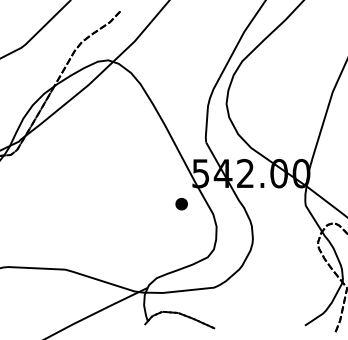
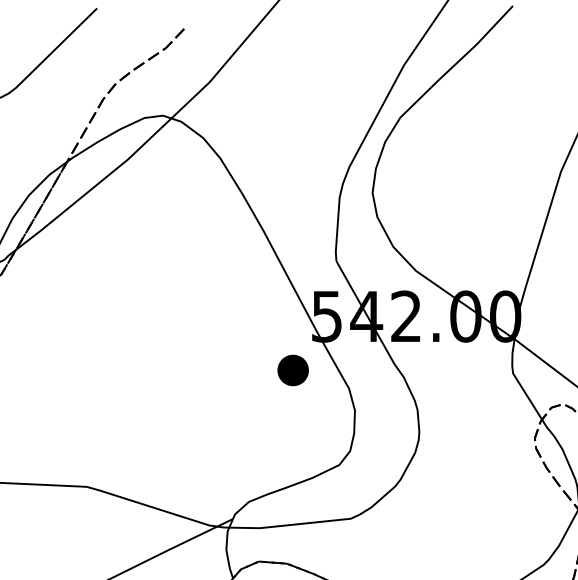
part: (181, 204) -> (292, 371), size x1.4

